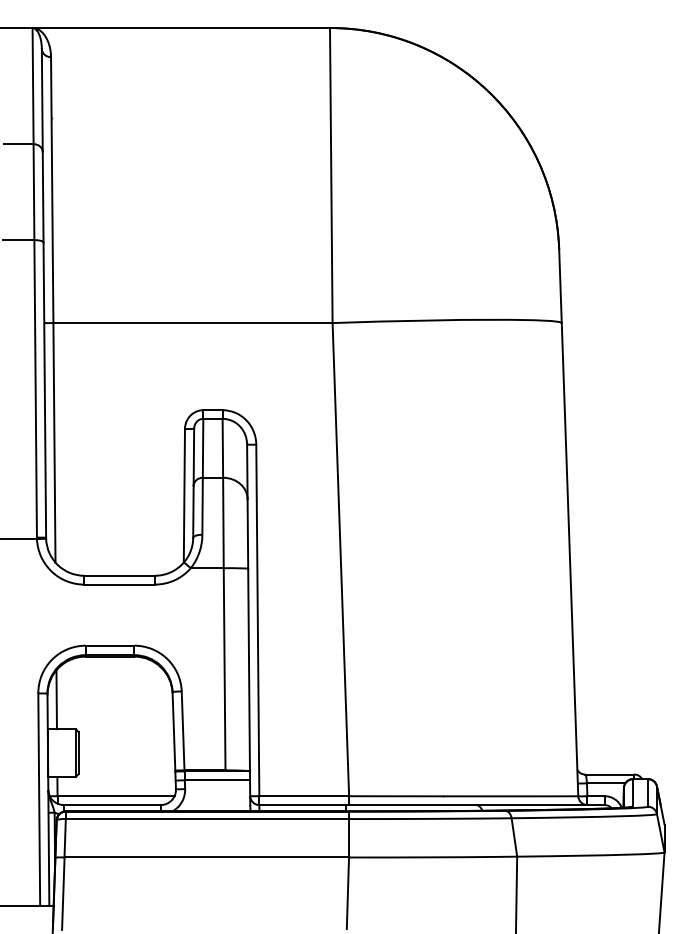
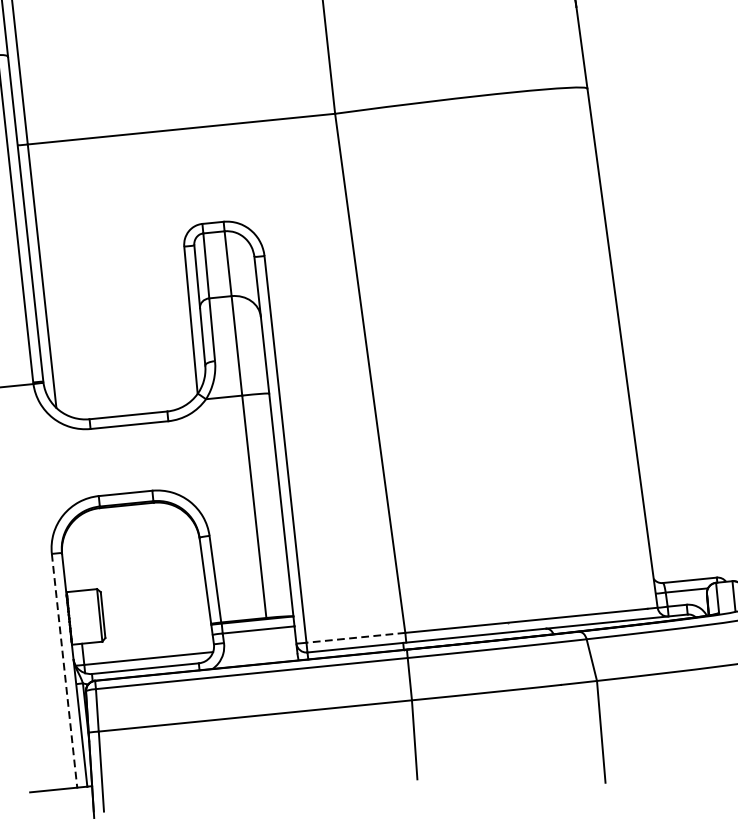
line: (56, 699) -> (72, 558), removed
line: (304, 796) -> (356, 638), solid -> dashed
line: (39, 800) -> (64, 671), solid -> dashed

